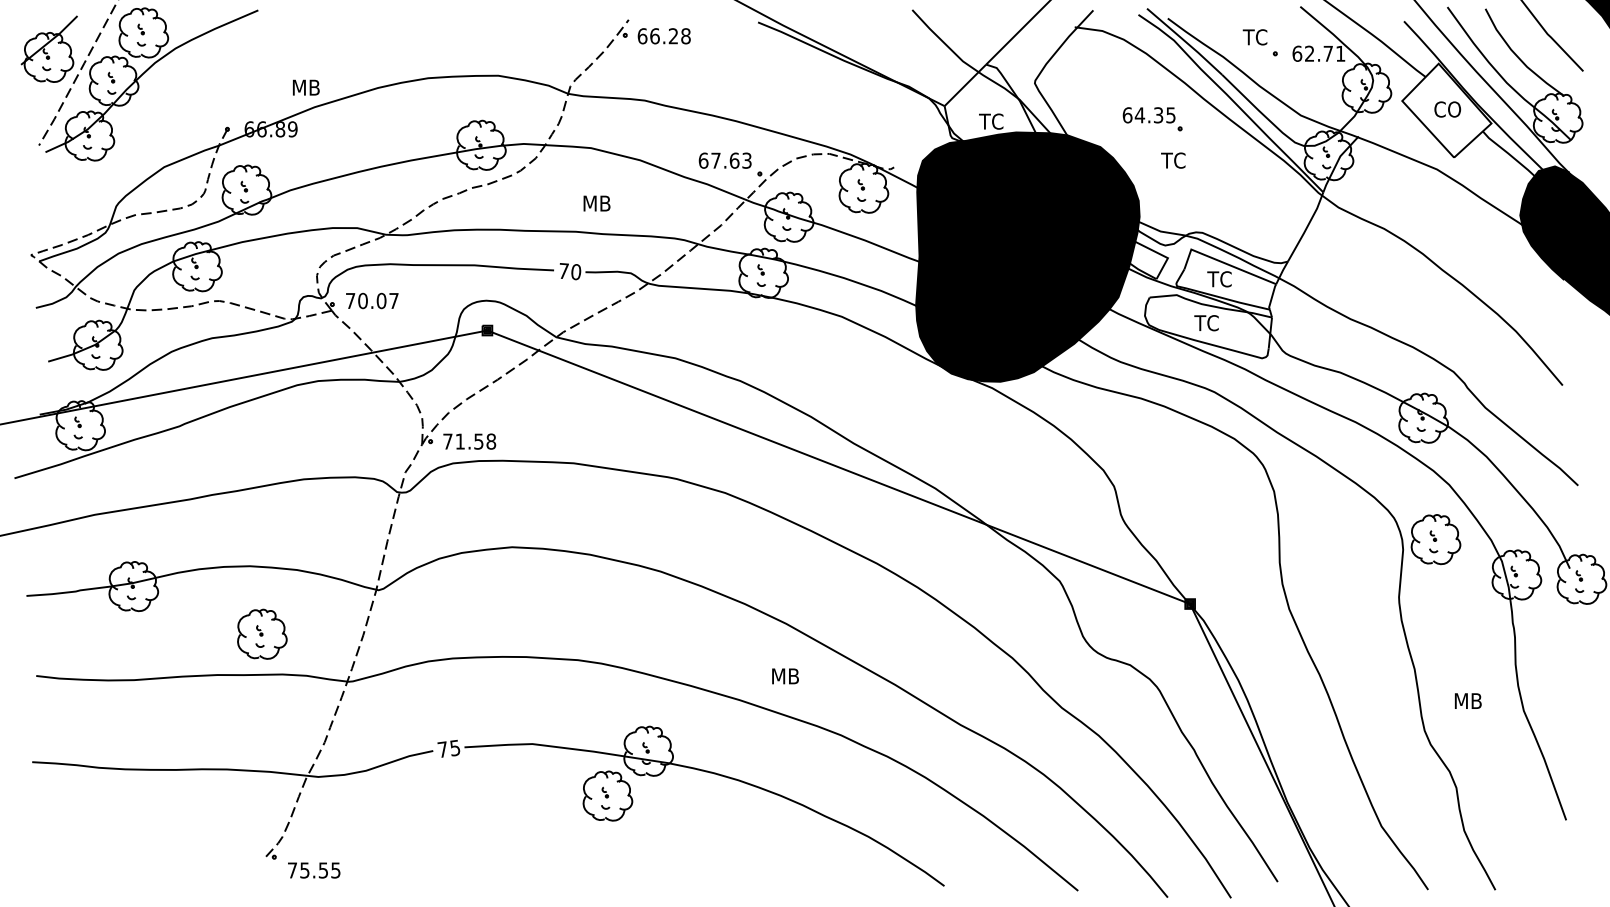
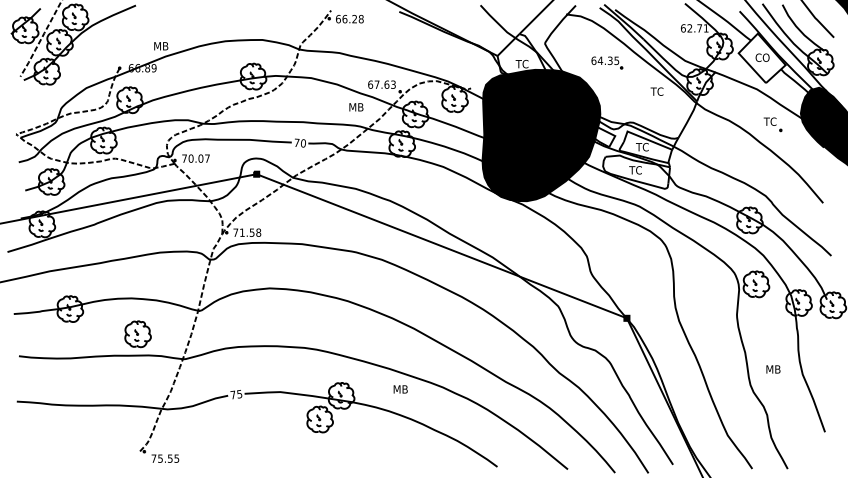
part: (1259, 42) -> (772, 124), moved
text: (1172, 160) -> (656, 91), moved
text: (597, 203) -> (356, 107), moved
text: (785, 676) -> (400, 389), moved

